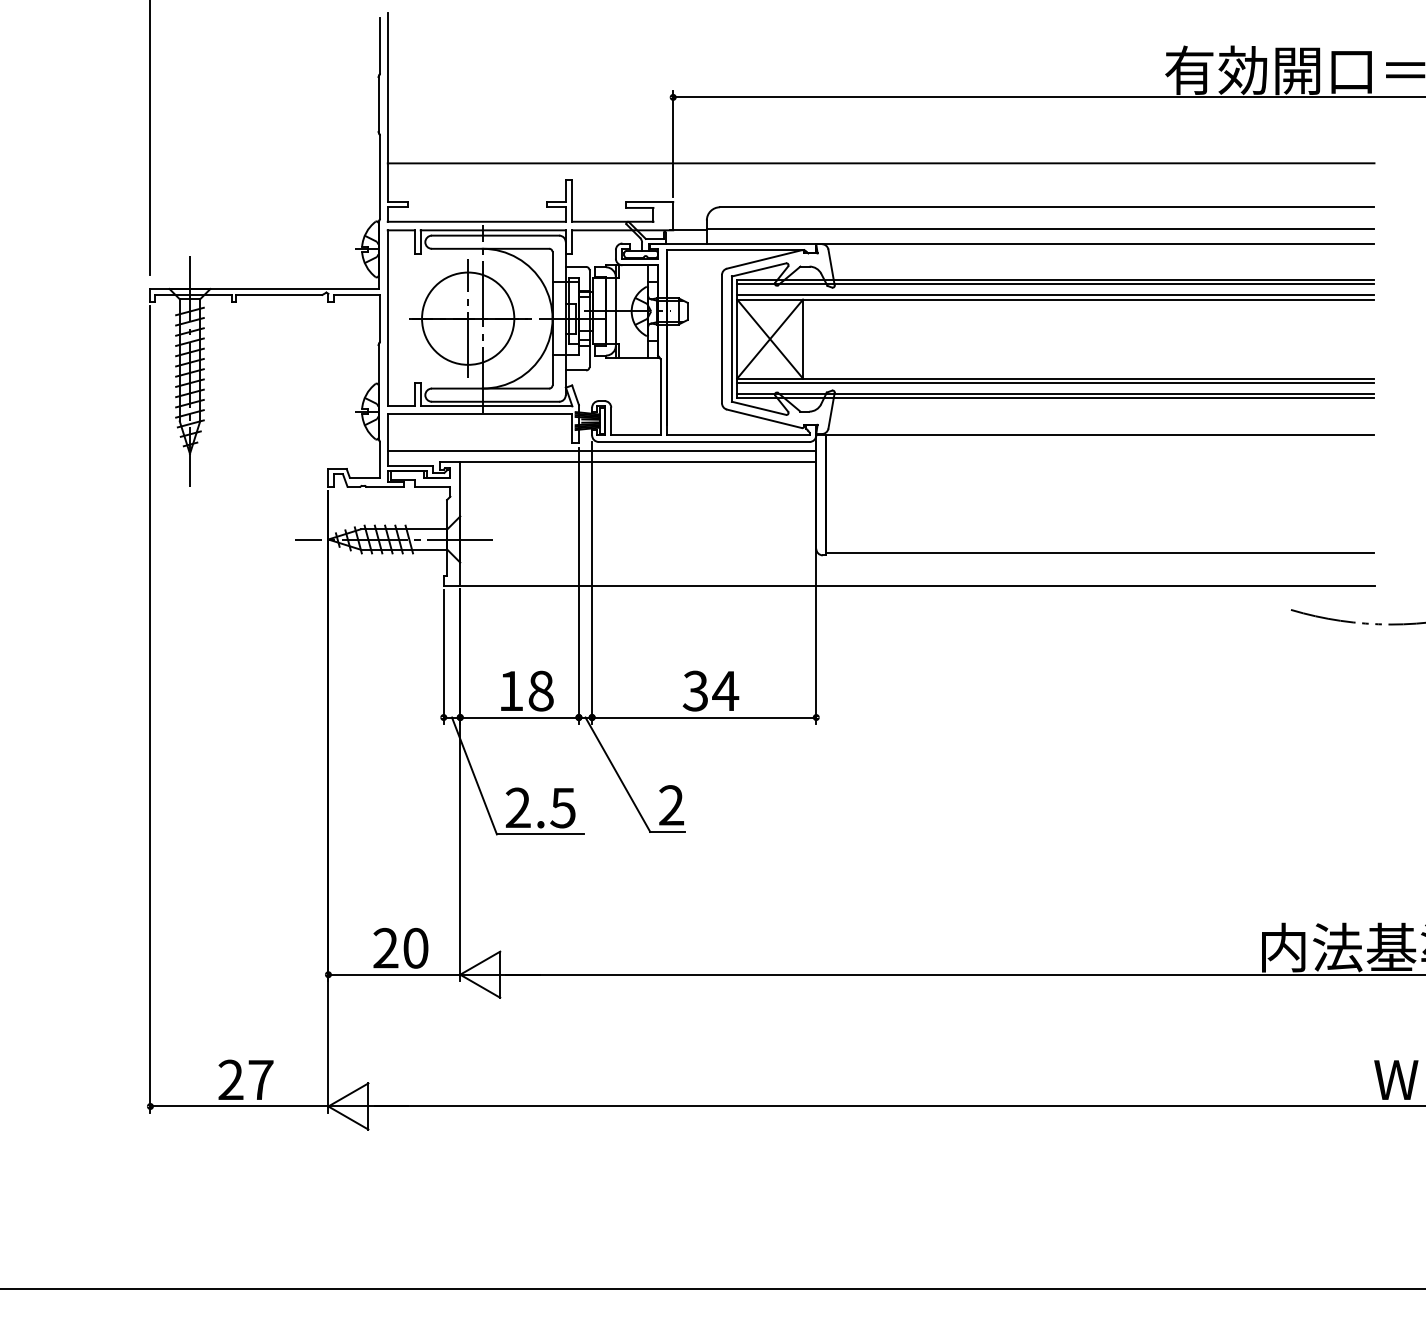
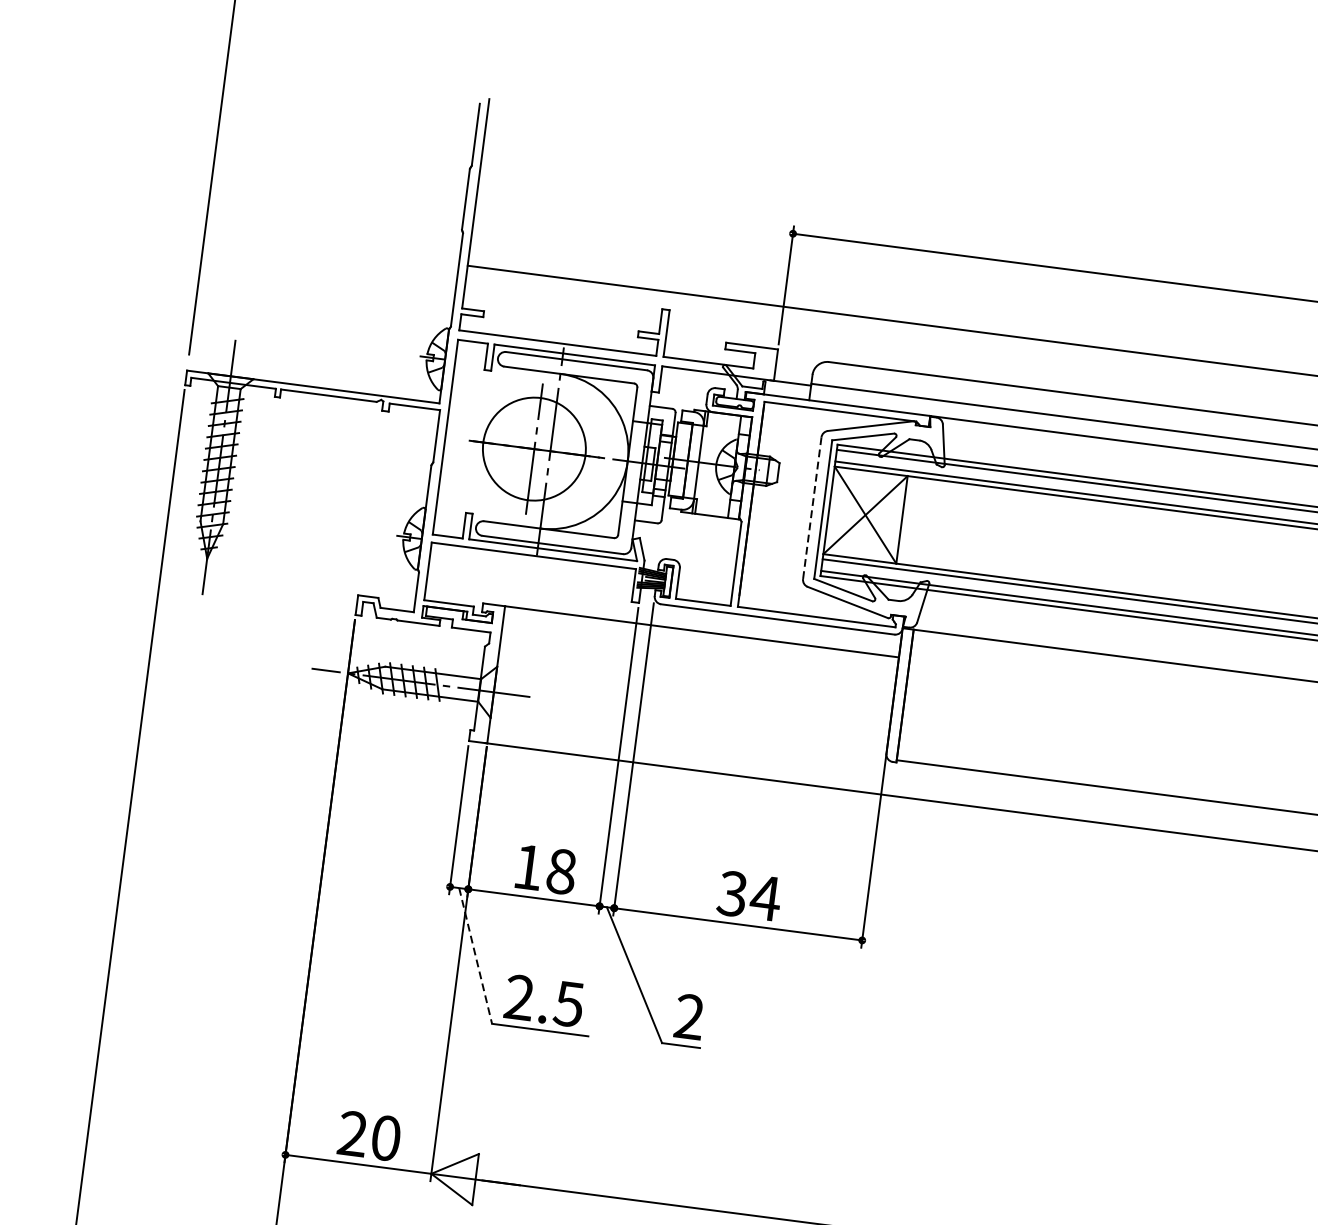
line: (722, 339) -> (812, 508), solid -> dashed
line: (601, 451) -> (662, 615), removed
line: (474, 775) -> (475, 955), solid -> dashed

